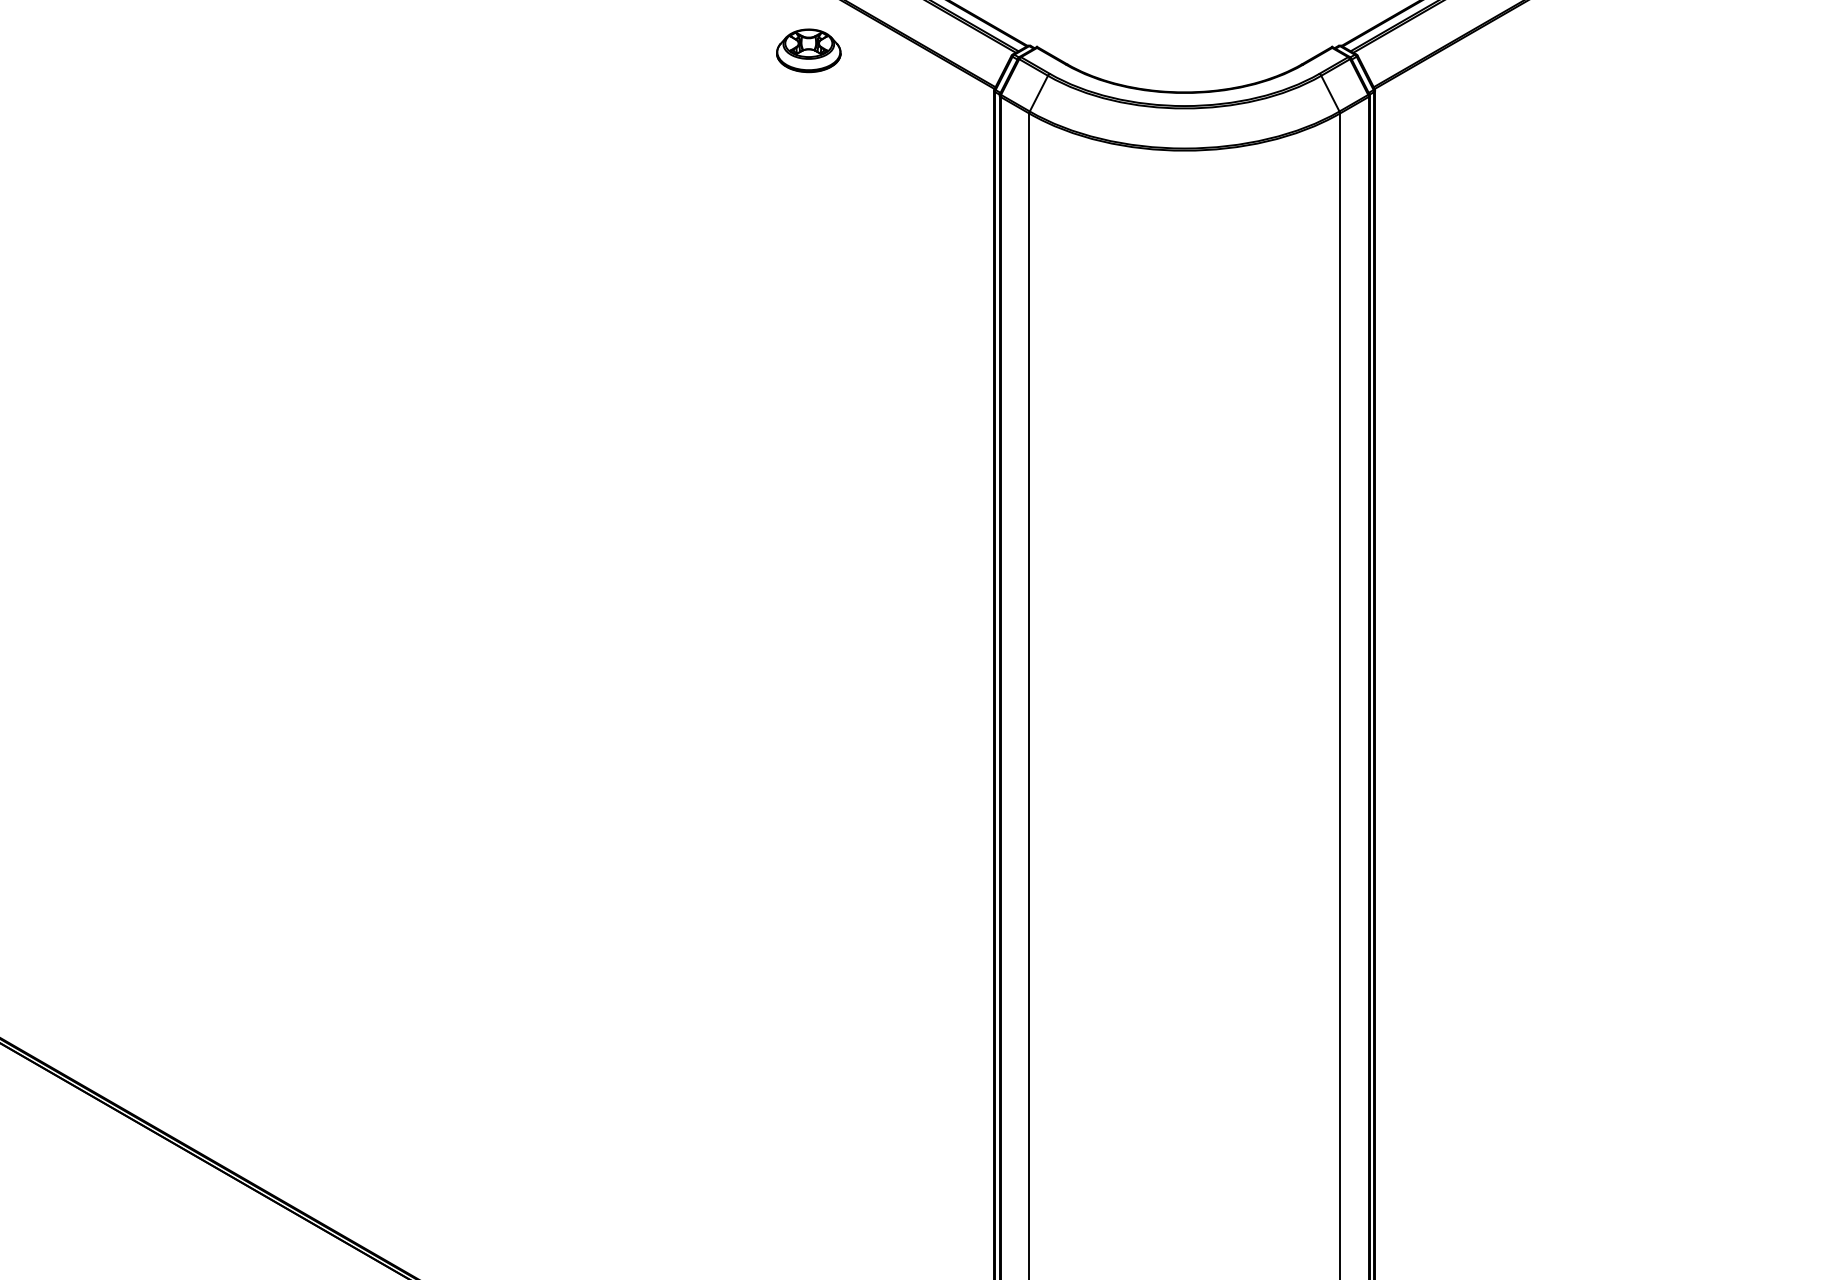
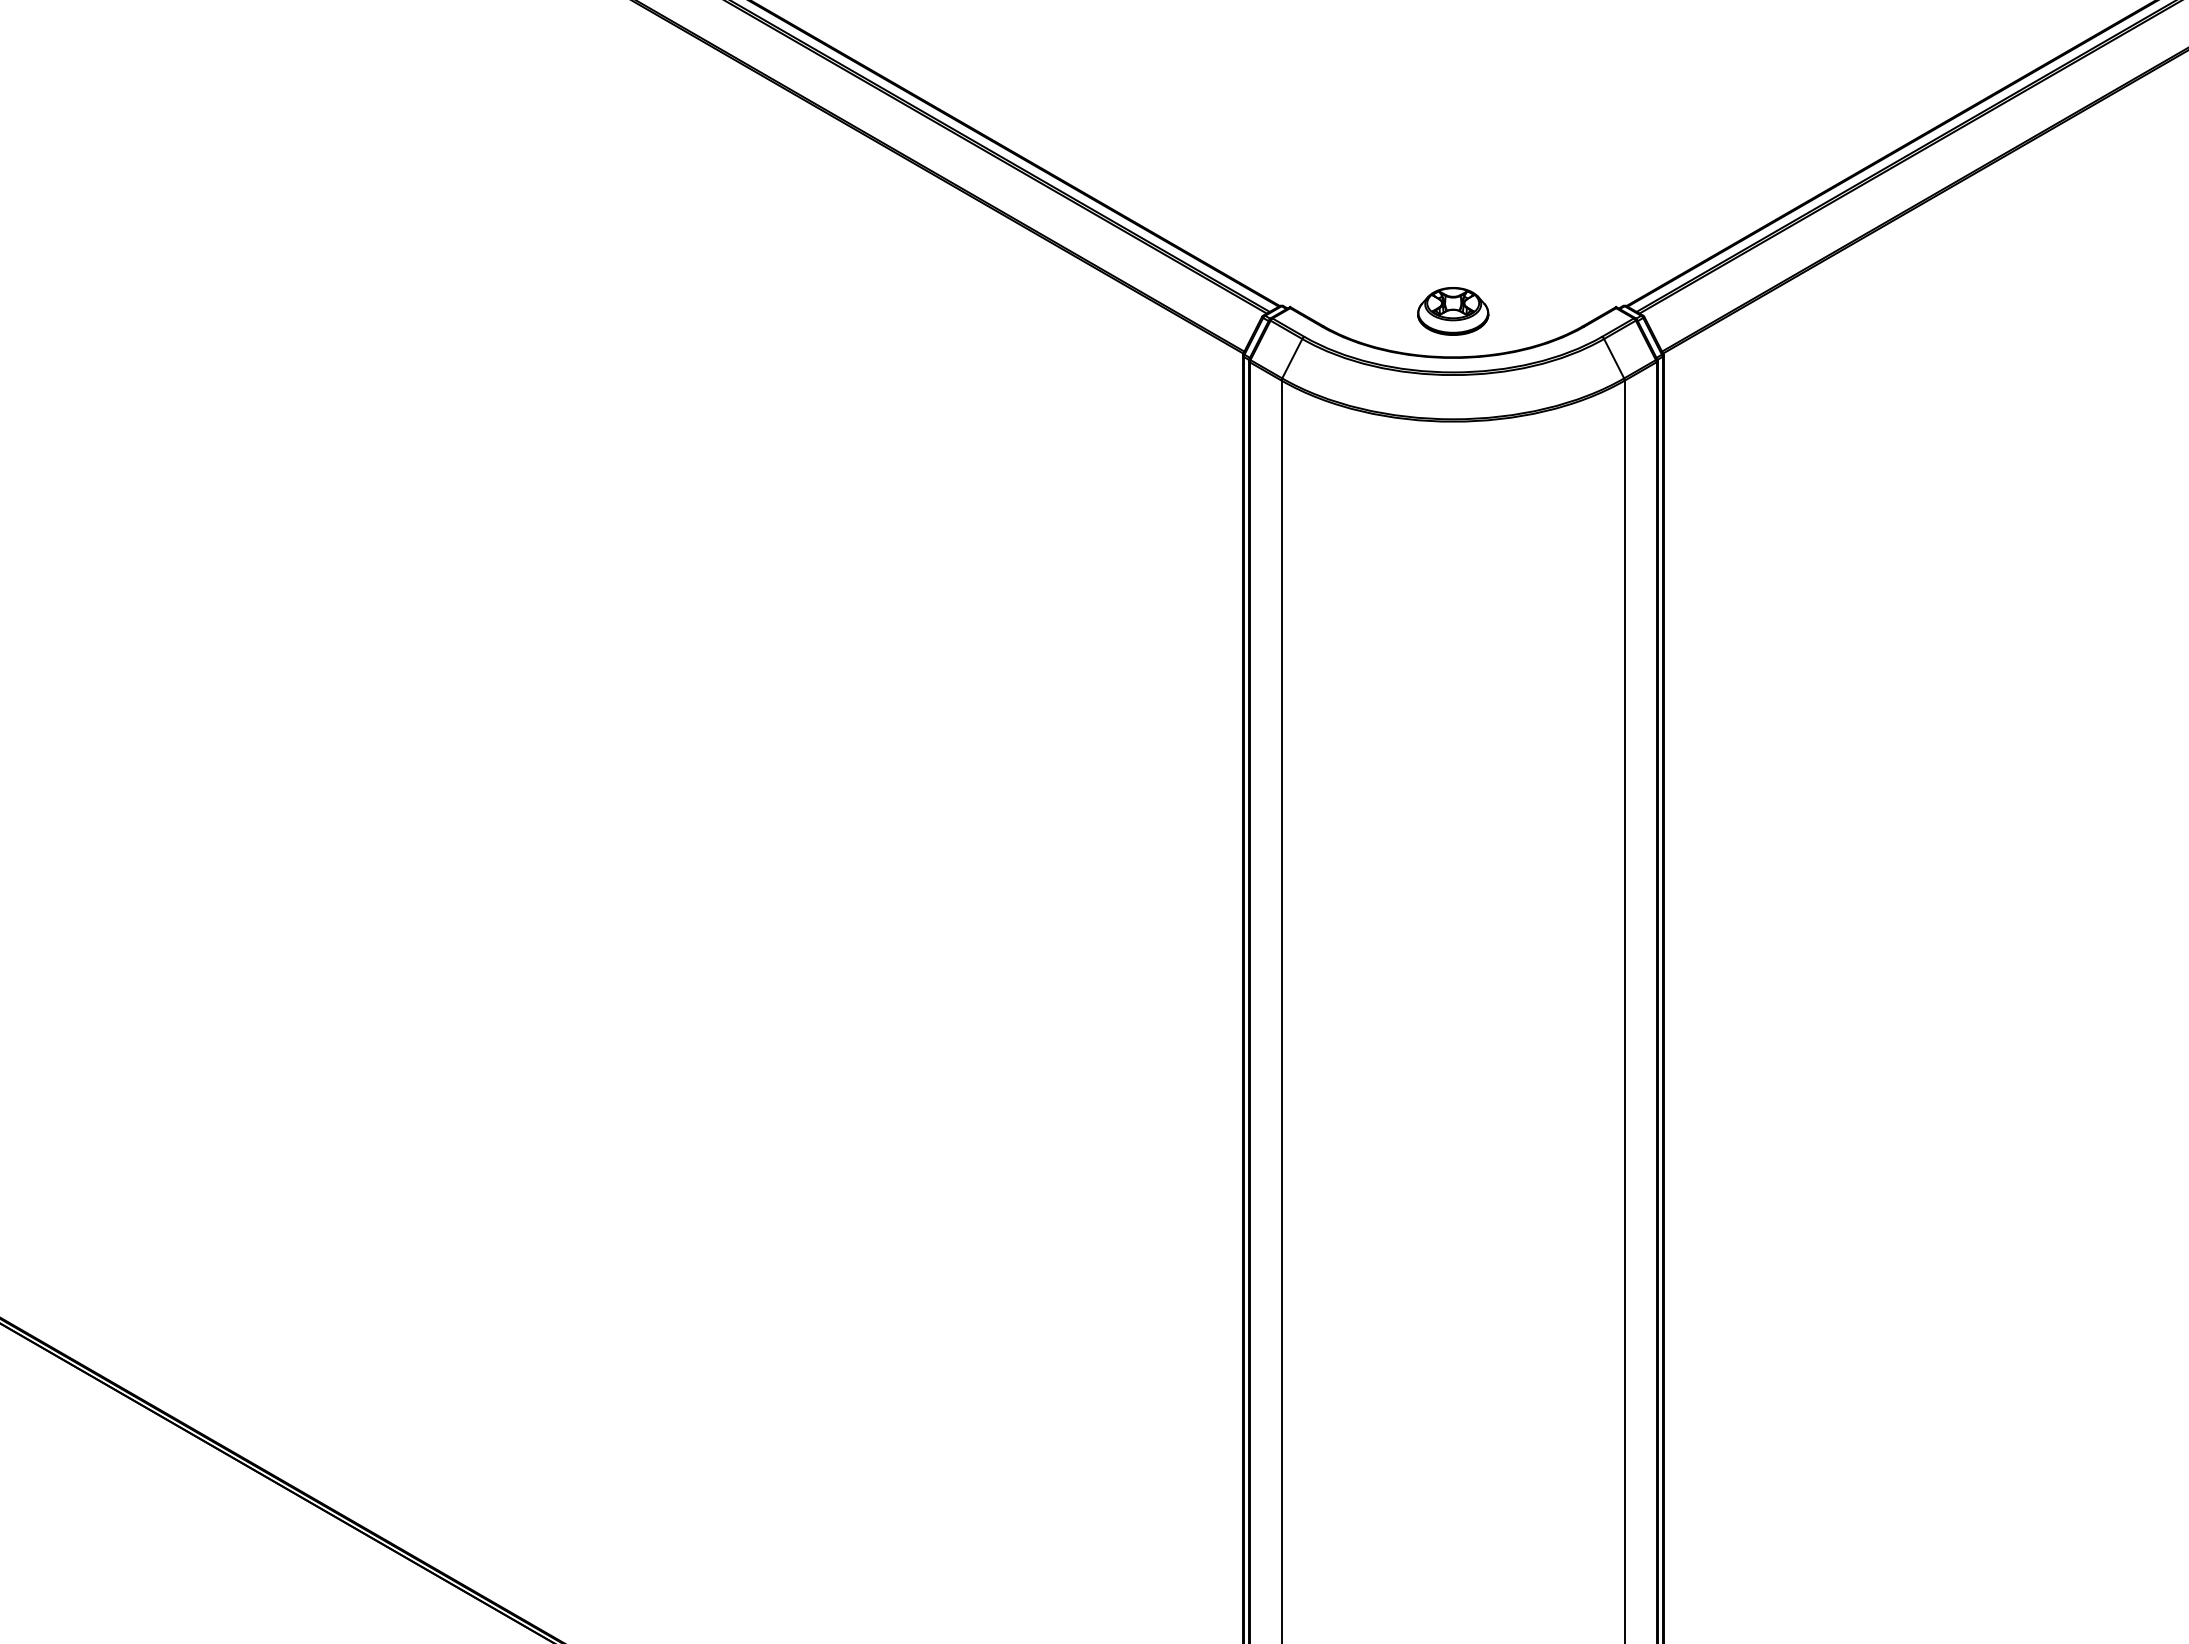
part: (809, 50) -> (1453, 311), moved

